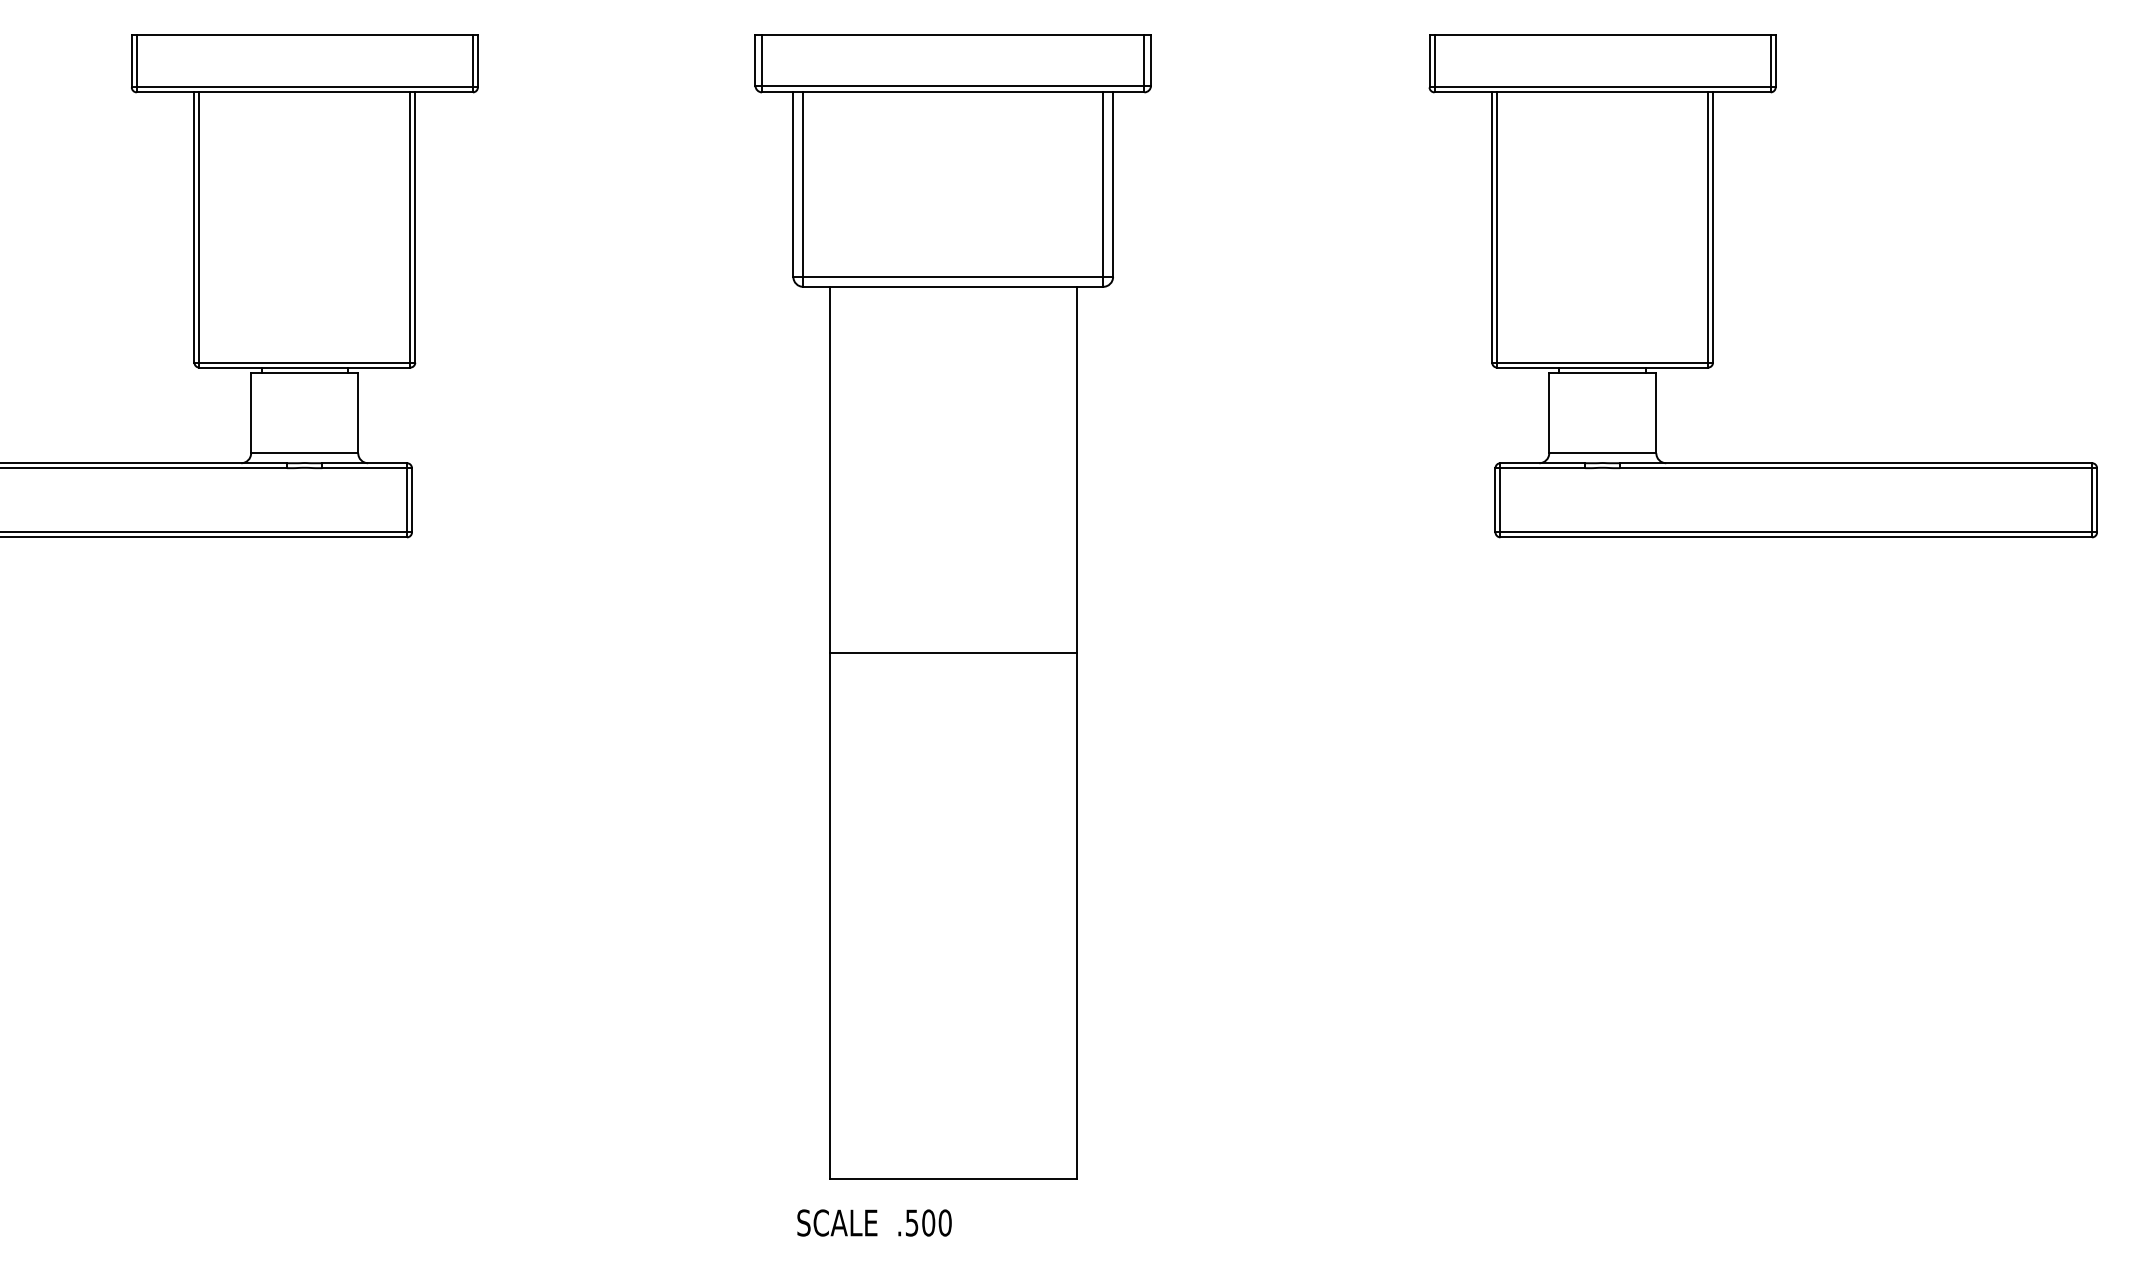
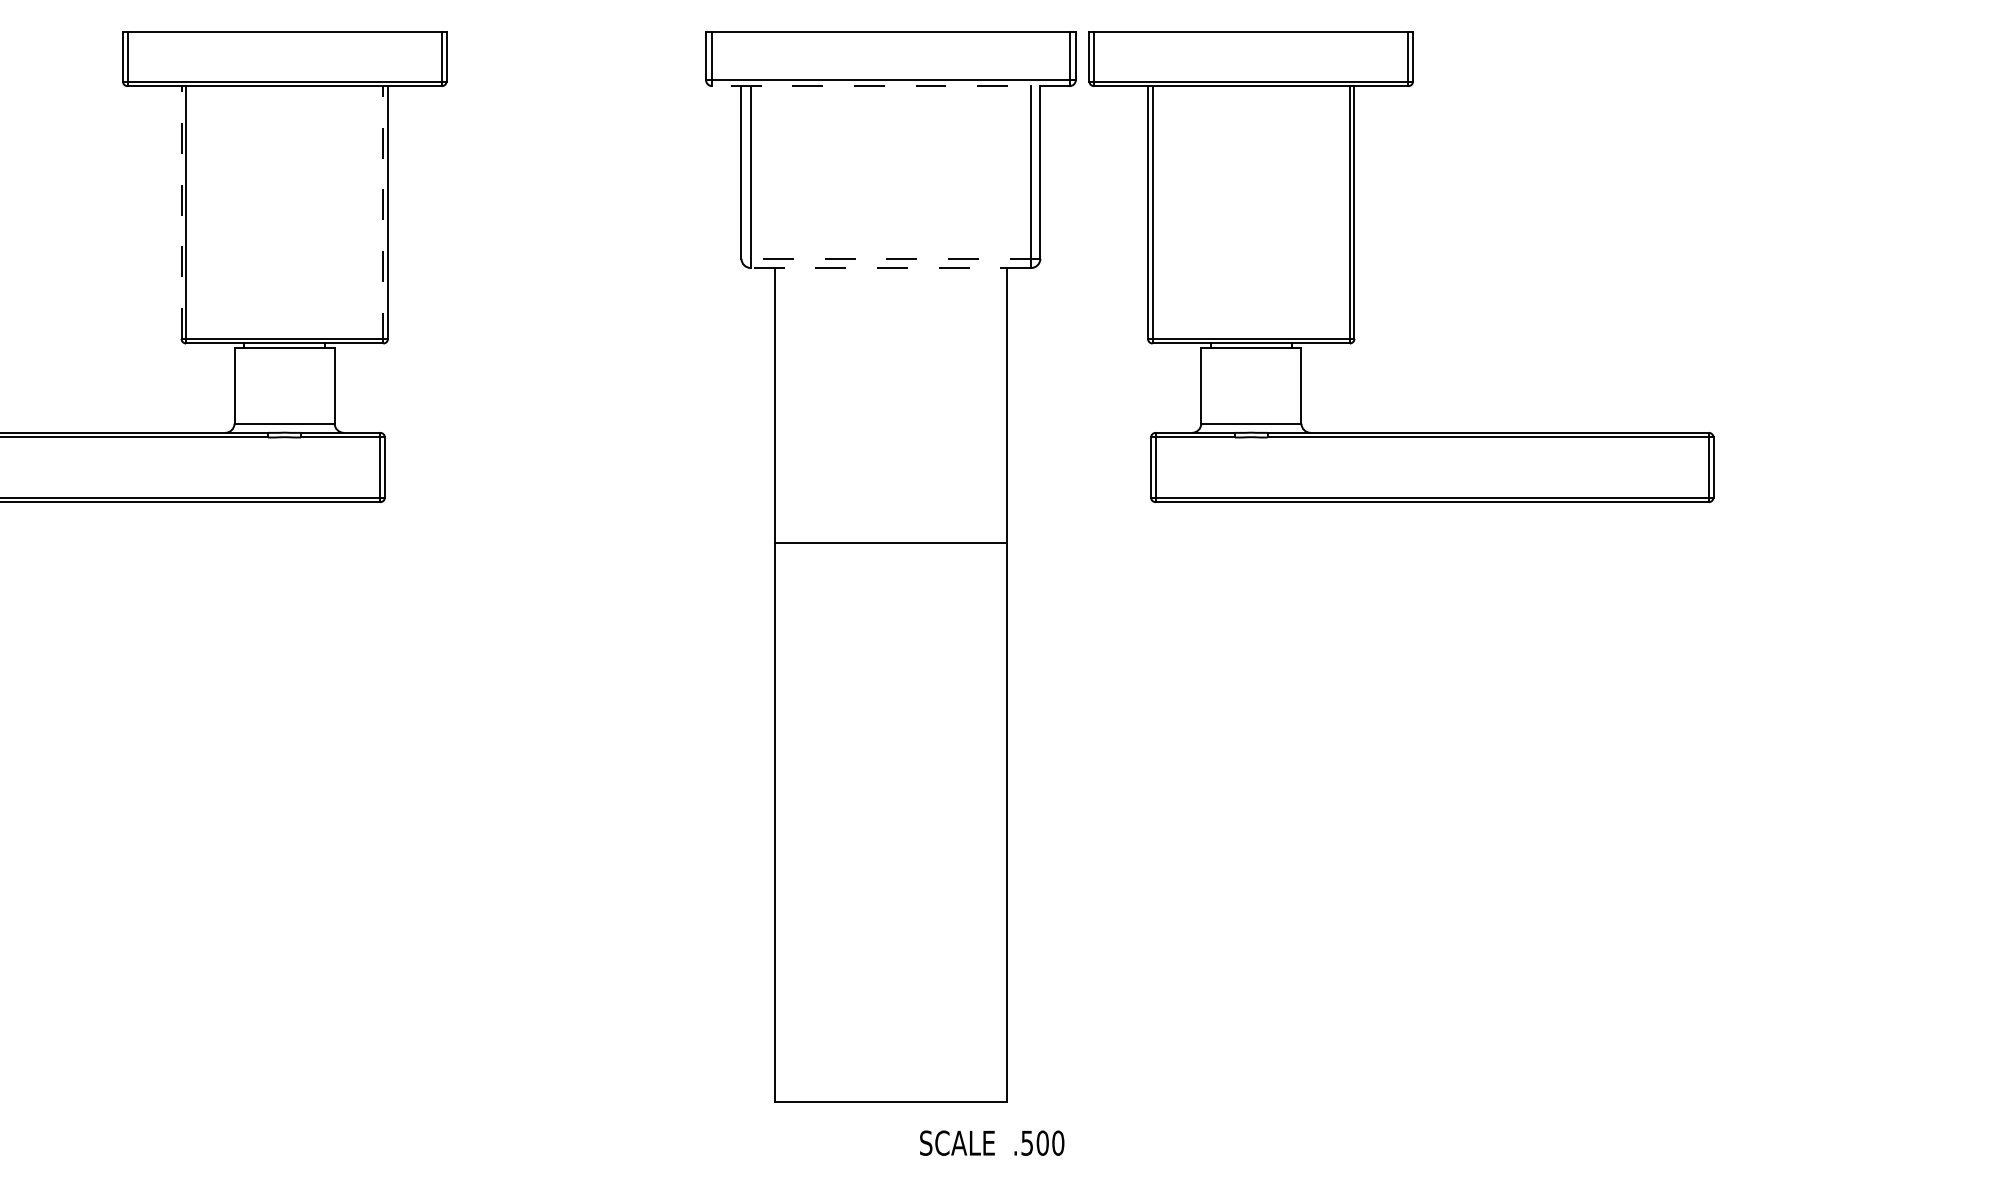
line: (952, 92) -> (890, 86), solid -> dashed
line: (194, 227) -> (181, 212), solid -> dashed
line: (410, 230) -> (383, 215), solid -> dashed
line: (953, 276) -> (891, 258), solid -> dashed
line: (953, 286) -> (891, 267), solid -> dashed
part: (1713, 286) -> (1354, 267), moved
line: (952, 652) -> (890, 542), moved
text: (874, 1222) -> (992, 1142), moved

